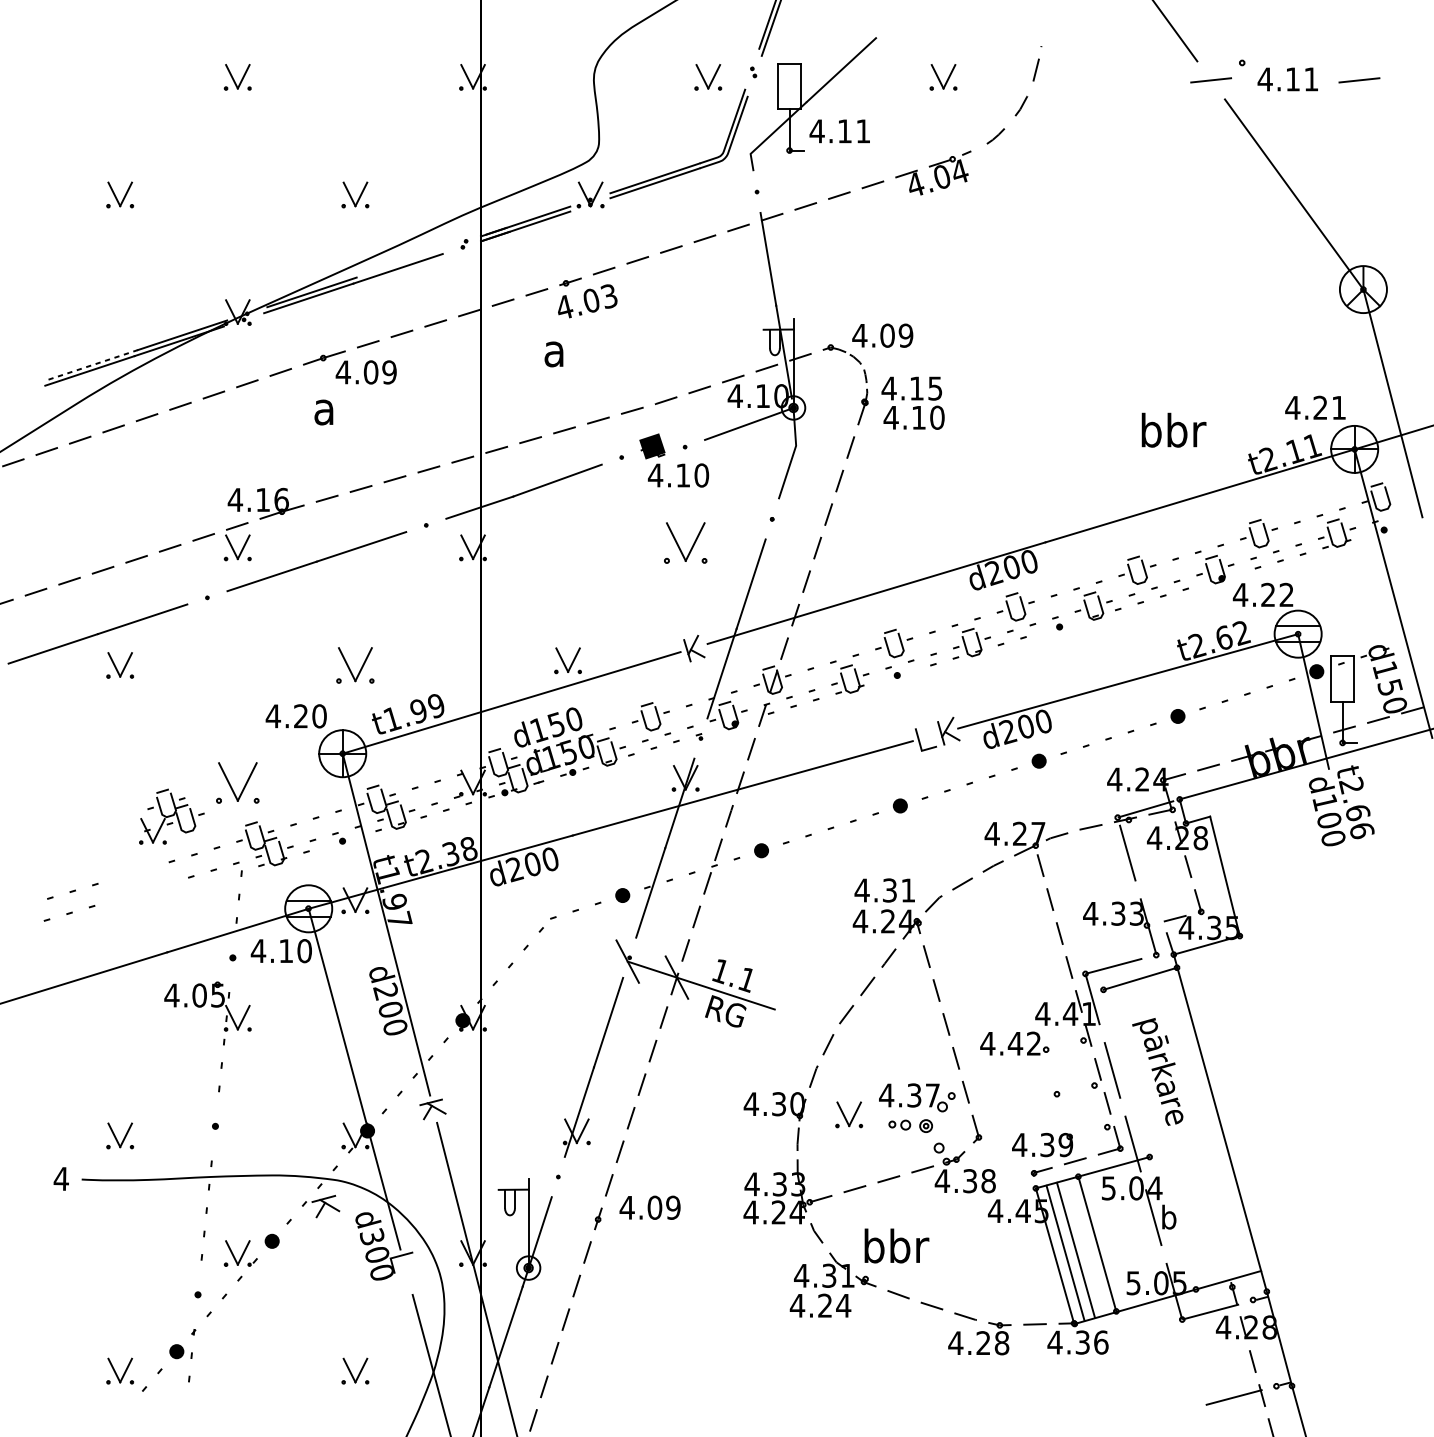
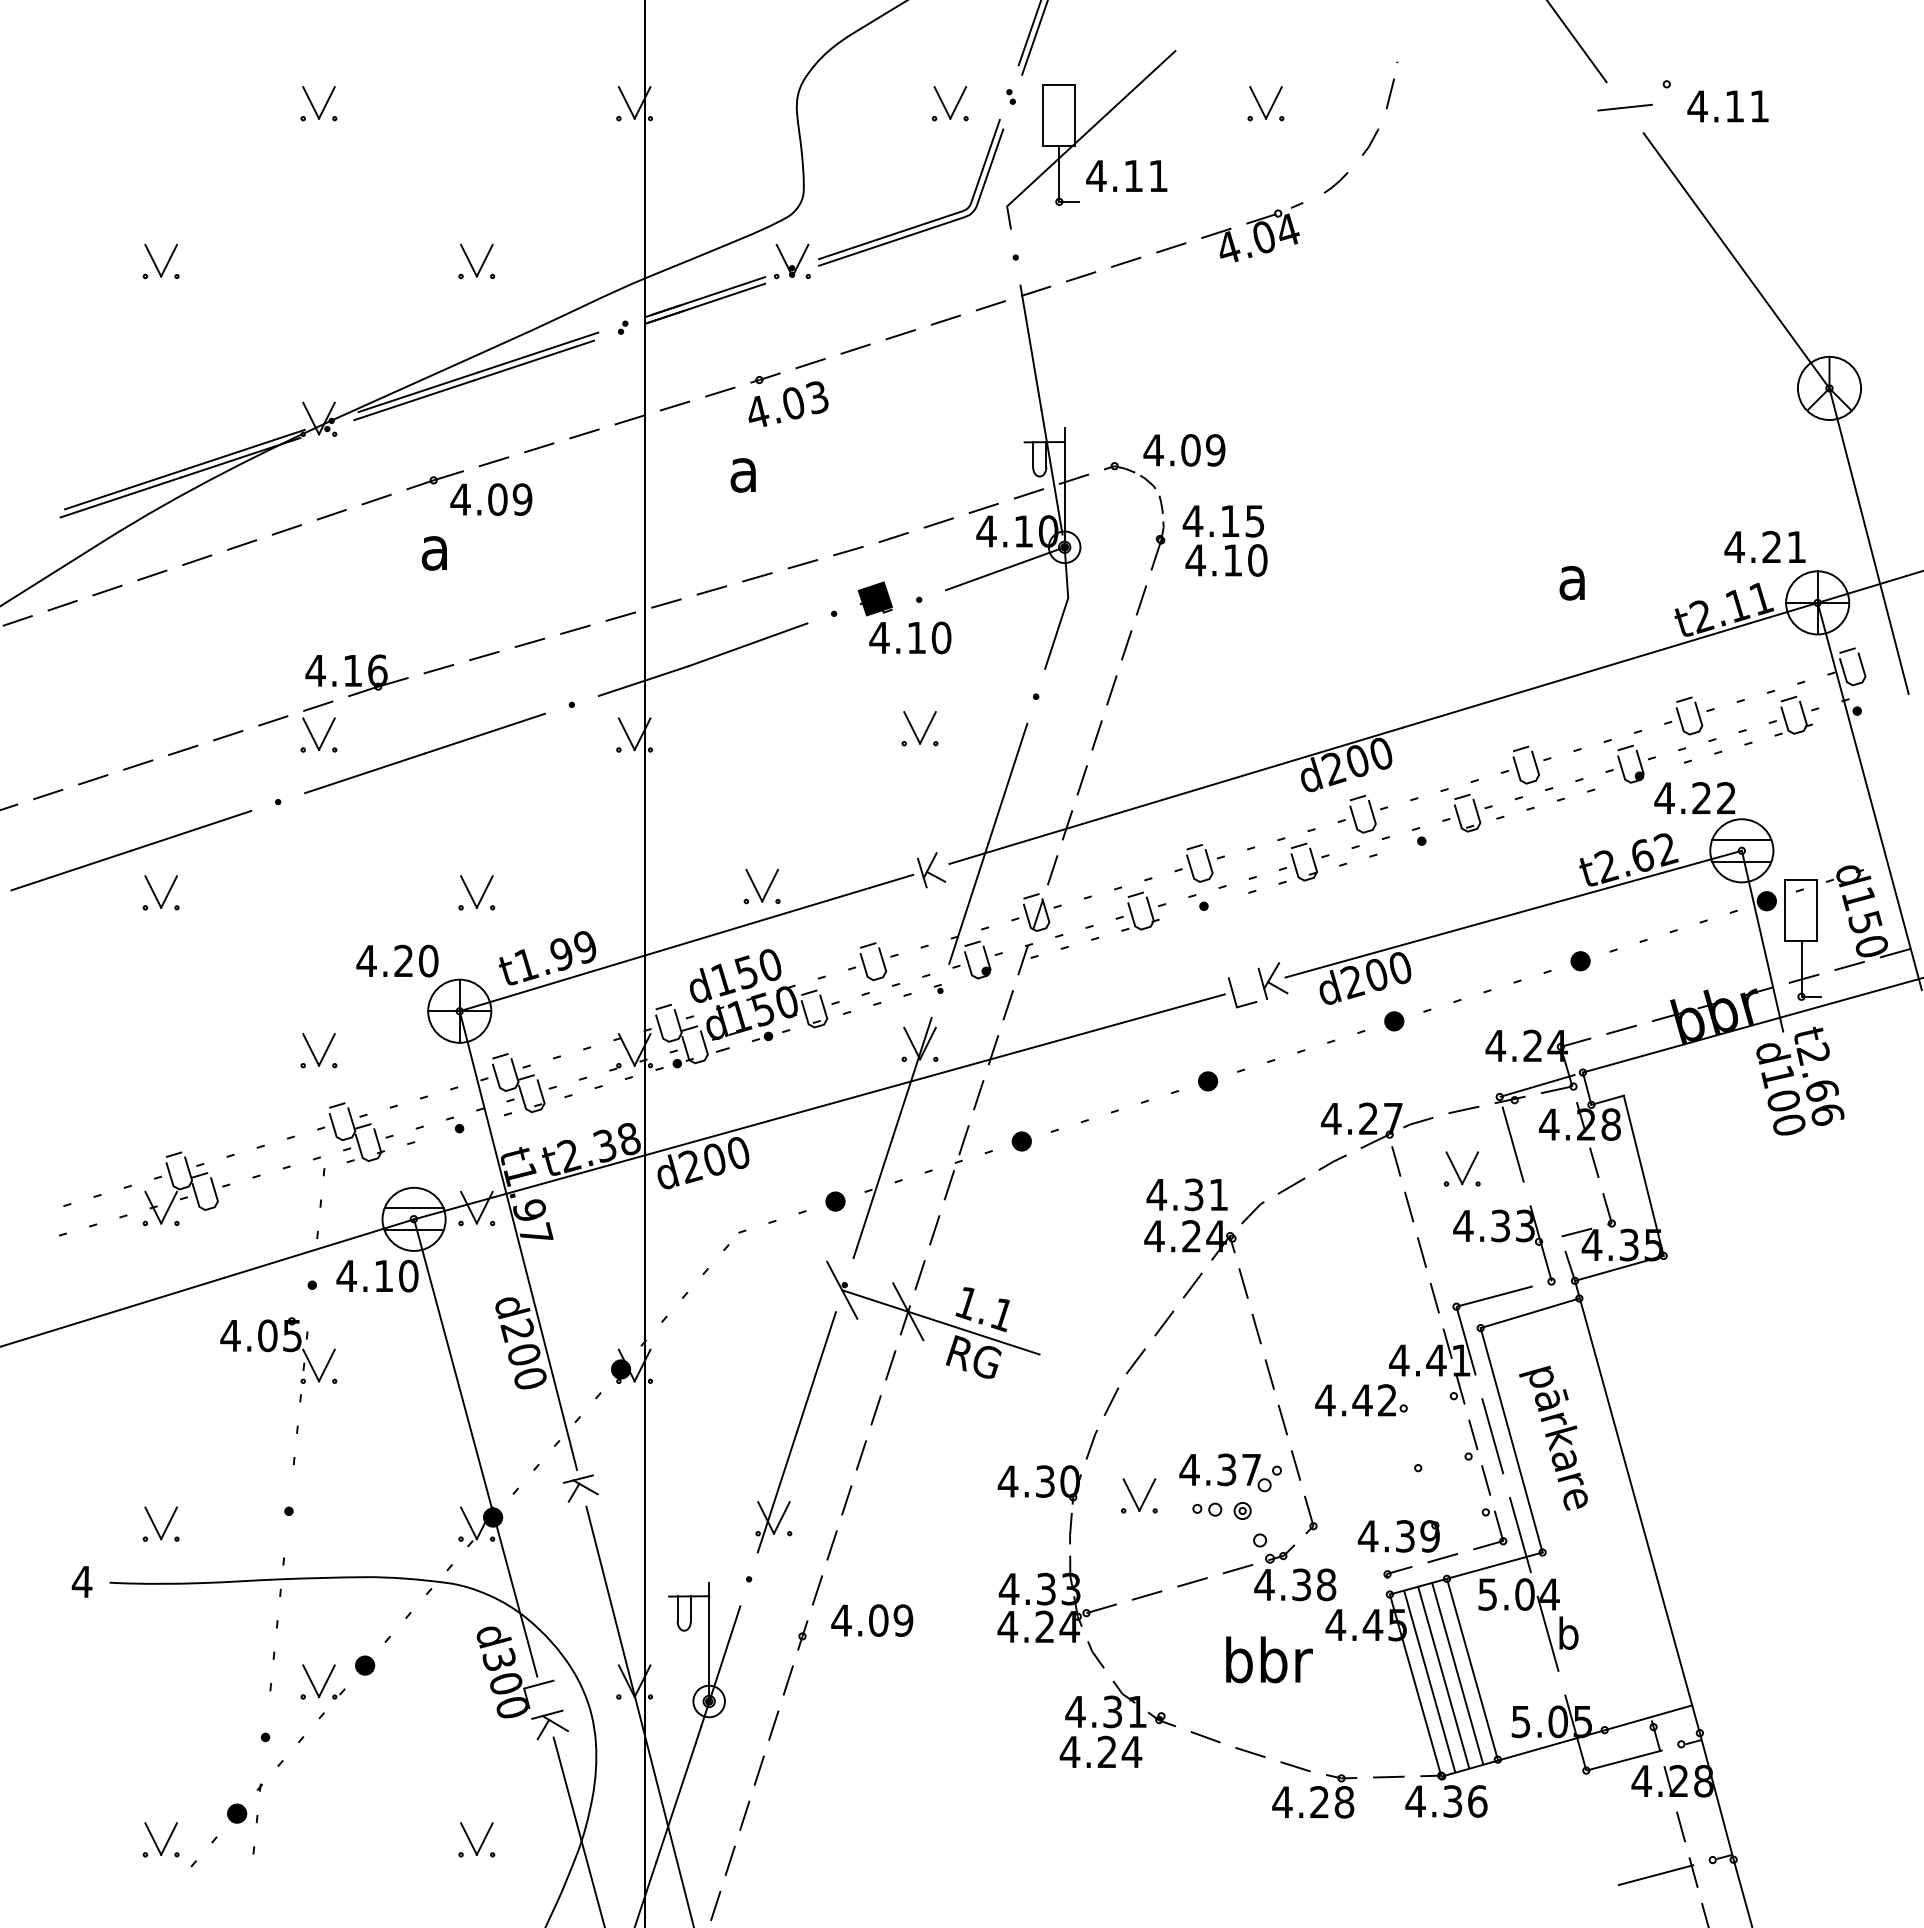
line: (1358, 80) -> (1823, 107), removed
line: (401, 262) -> (538, 352), added
line: (93, 364) -> (125, 489), dashed -> solid
text: (1174, 429) -> (1575, 576), bbr -> a
part: (685, 543) -> (919, 728), size x0.62
part: (355, 665) -> (476, 892), size x0.71
part: (237, 782) -> (318, 1050), size x0.62
part: (171, 816) -> (186, 1188), moved
part: (1089, 870) -> (1461, 1168), added
line: (1126, 1073) -> (1511, 1440), added
part: (325, 1206) -> (549, 1724), moved
text: (896, 1245) -> (1269, 1659), moved
line: (1086, 1247) -> (1457, 1673), added

